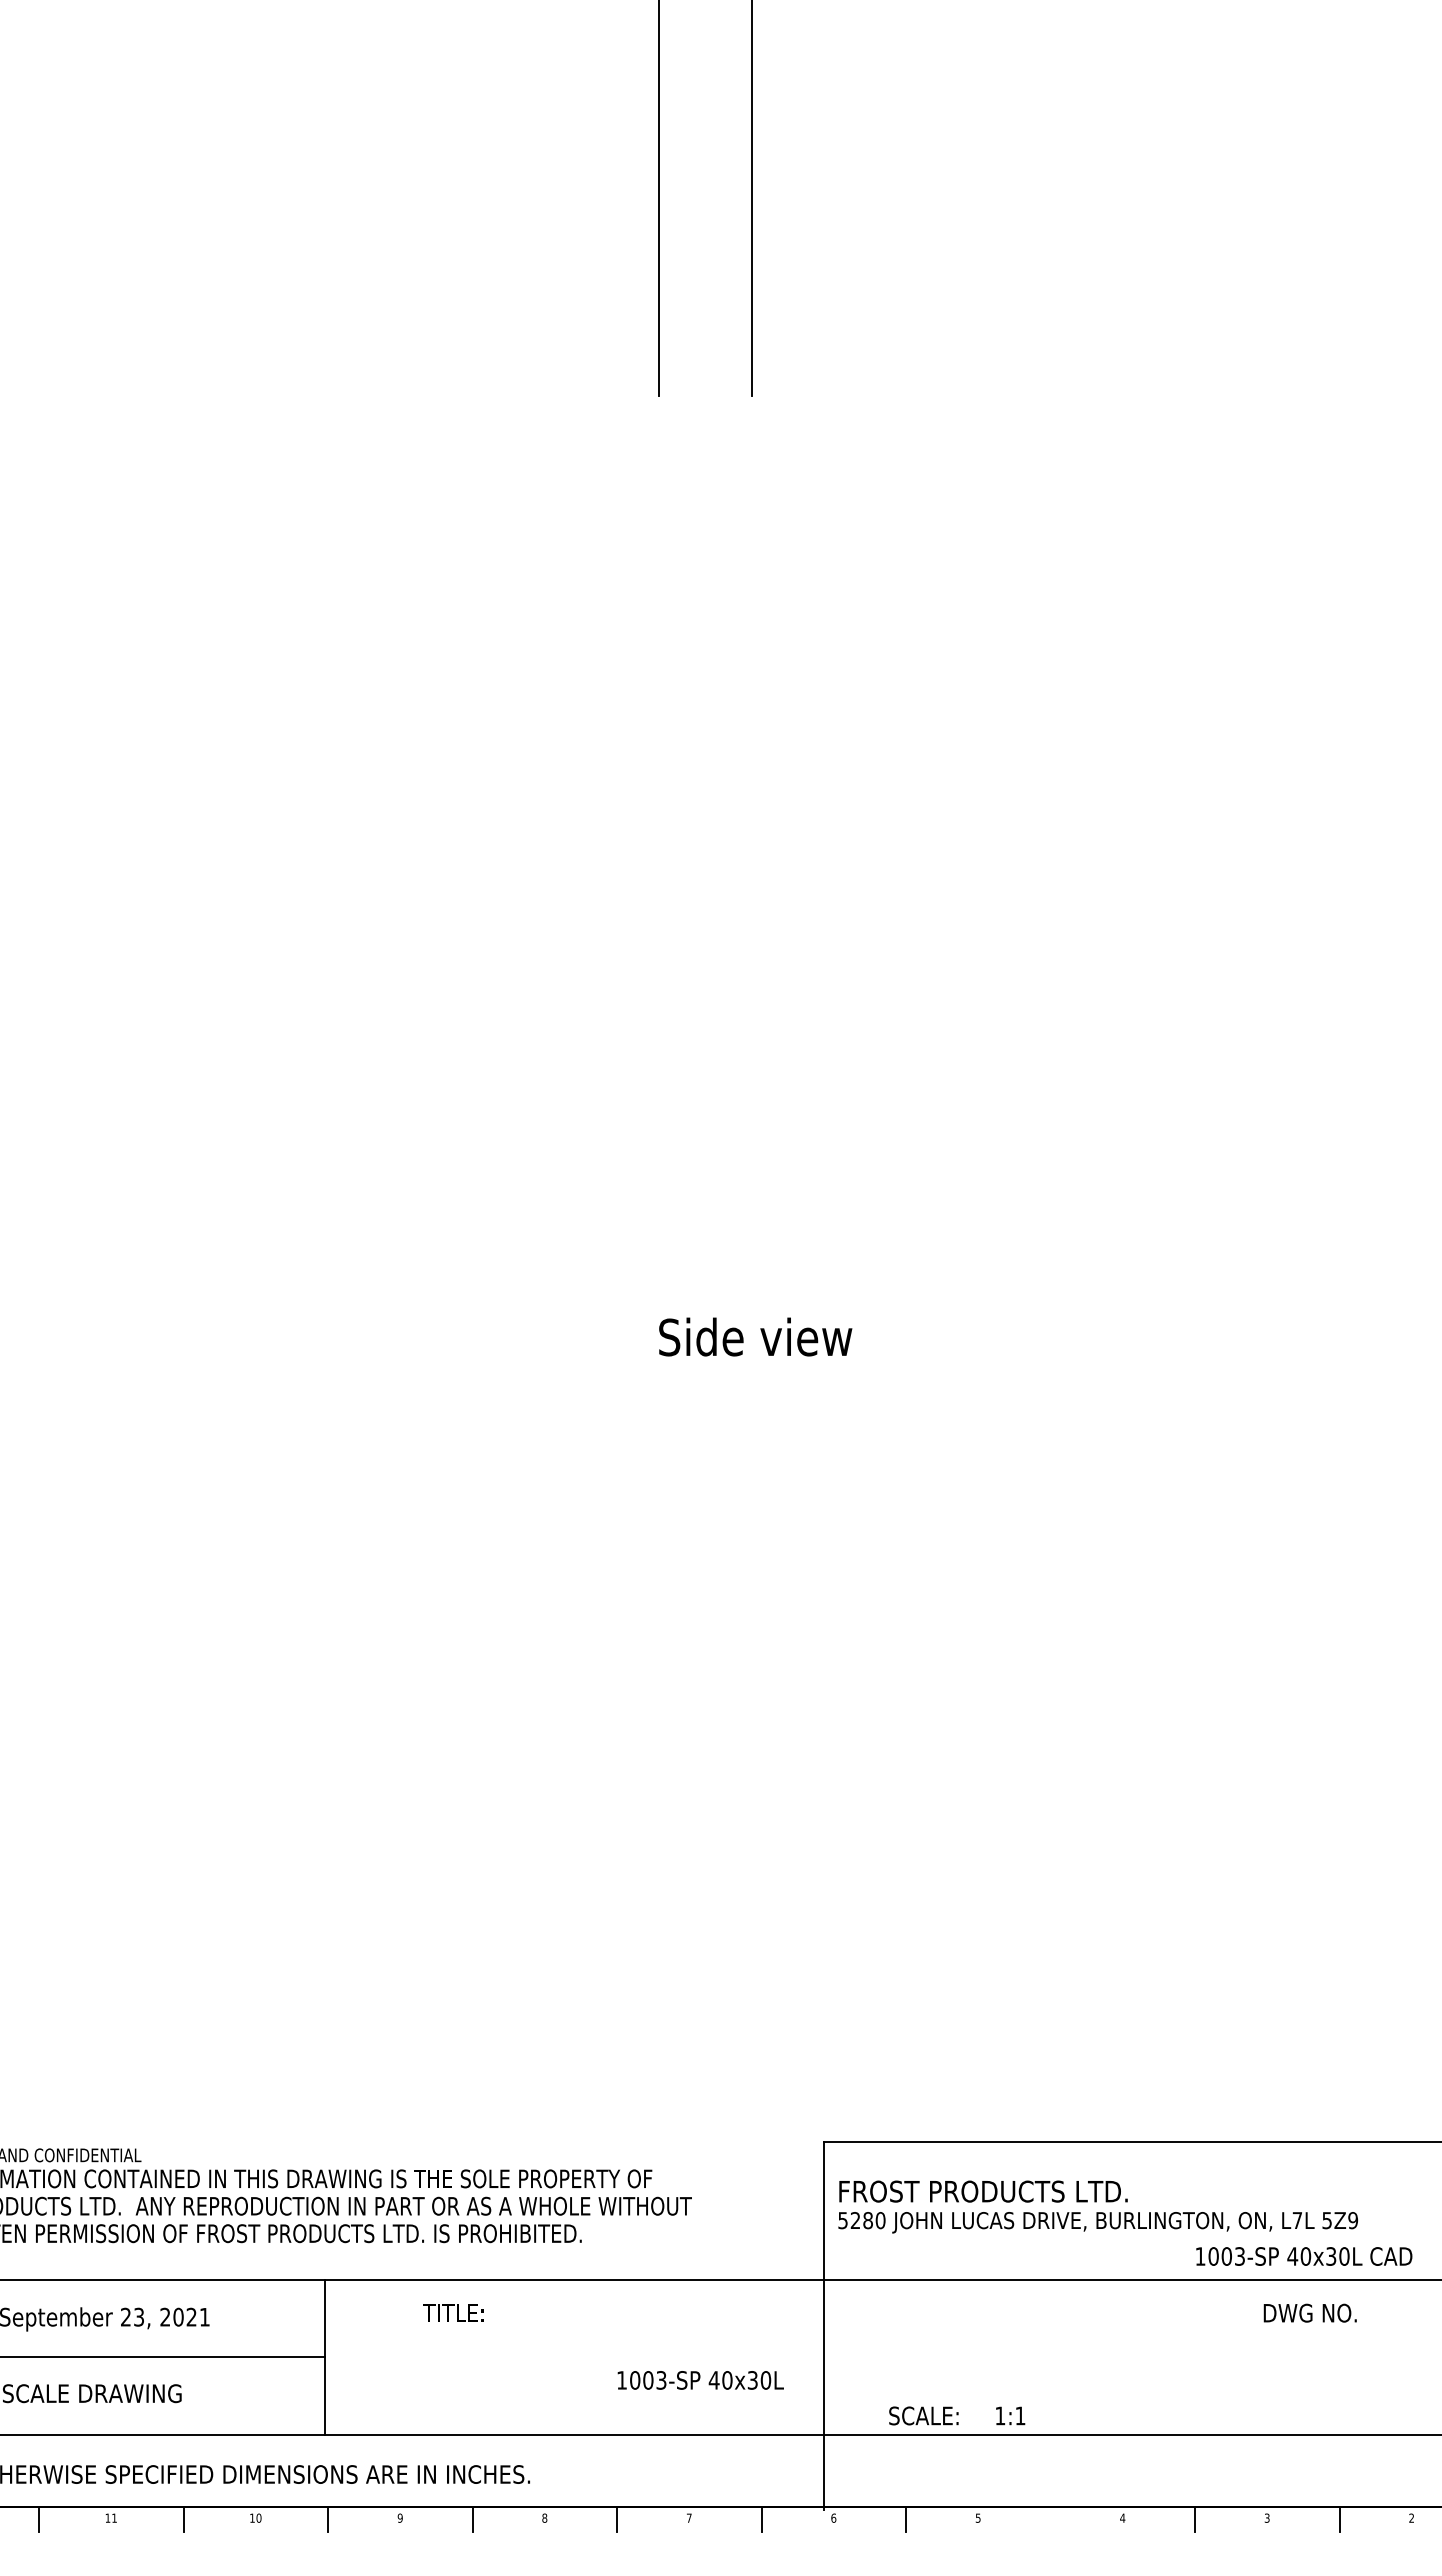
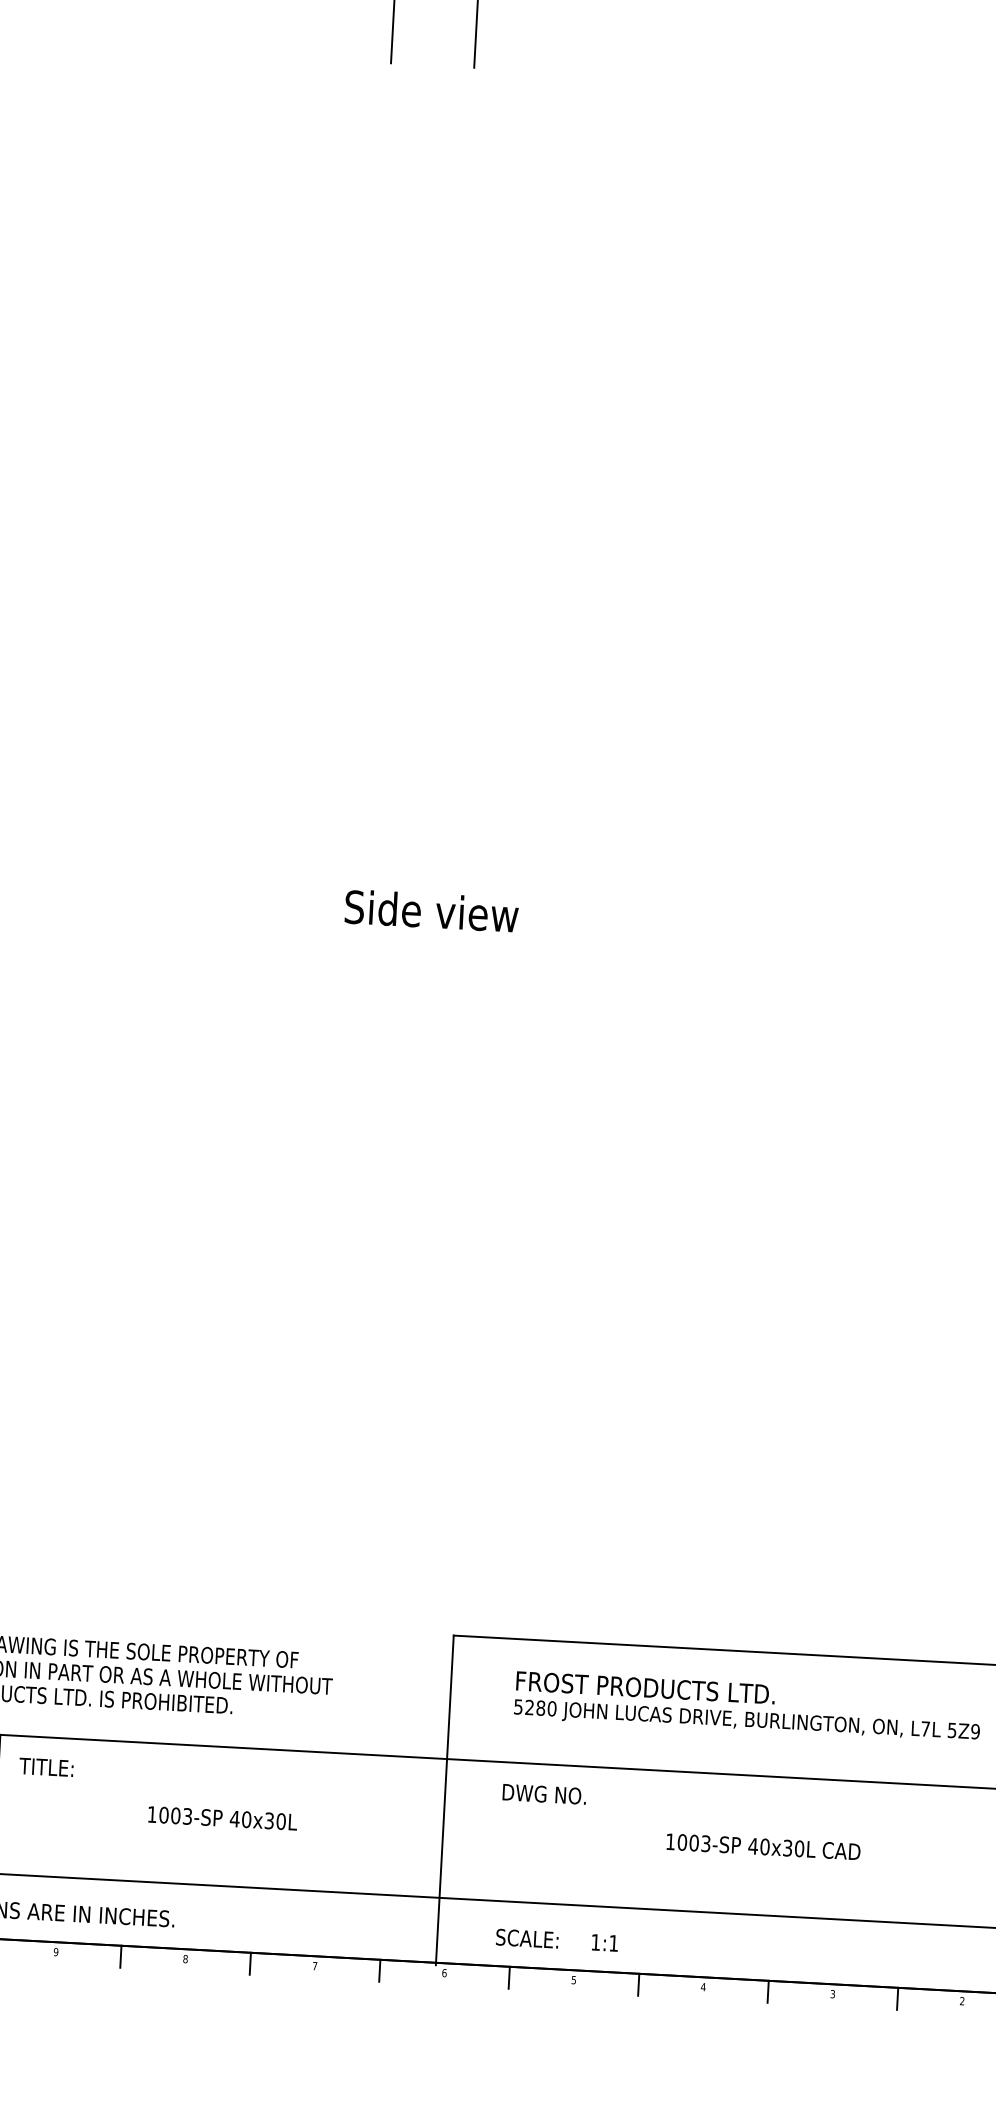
text: (1097, 2206) -> (747, 1706), moved
text: (1304, 2256) -> (763, 1846), moved
text: (453, 2312) -> (46, 1766), moved
text: (1309, 2312) -> (543, 1793), moved
text: (700, 2380) -> (222, 1818), moved
text: (957, 2415) -> (557, 1939), moved
line: (1050, 2519) -> (638, 1984), added

